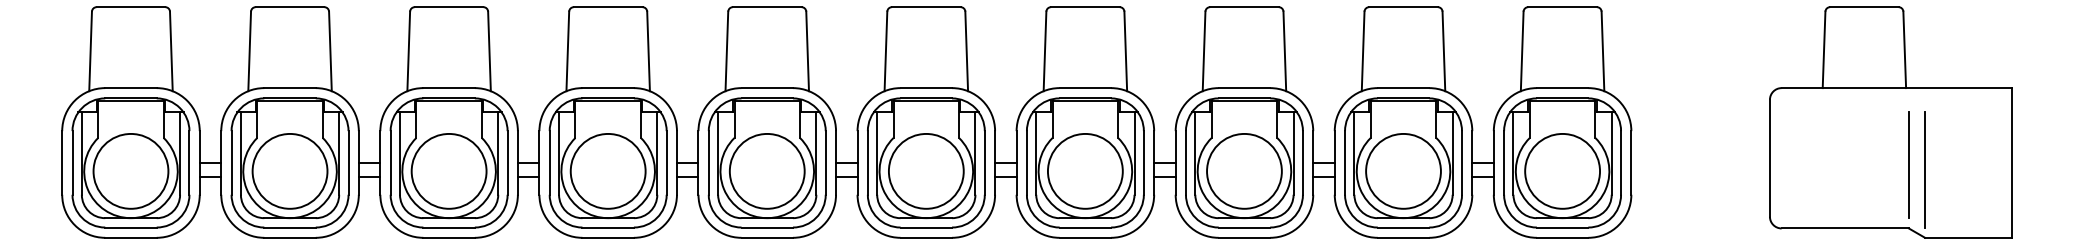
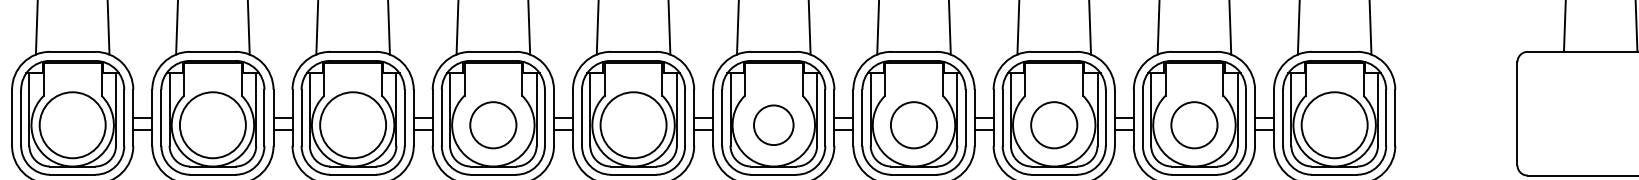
circle: (607, 170) -> (492, 124), size x0.7
circle: (925, 170) -> (773, 124), size x0.6
circle: (1084, 170) -> (913, 124), size x0.7
circle: (1244, 170) -> (1054, 124), size x0.7
circle: (1403, 170) -> (1194, 124), size x0.7

